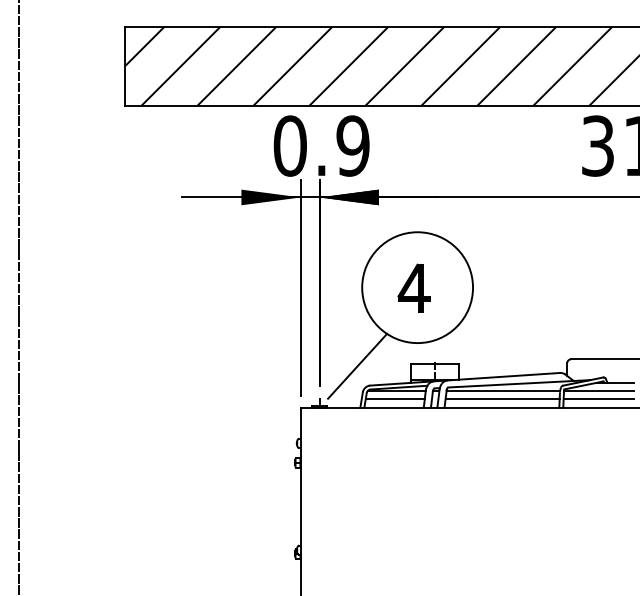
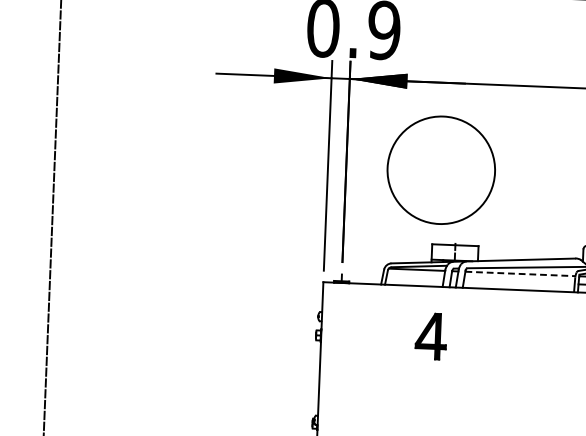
part: (413, 287) -> (430, 335), moved
line: (357, 365) -> (380, 243), removed
line: (503, 391) -> (520, 274), solid -> dashed
line: (394, 399) -> (414, 277), removed
line: (502, 399) -> (519, 282), removed

